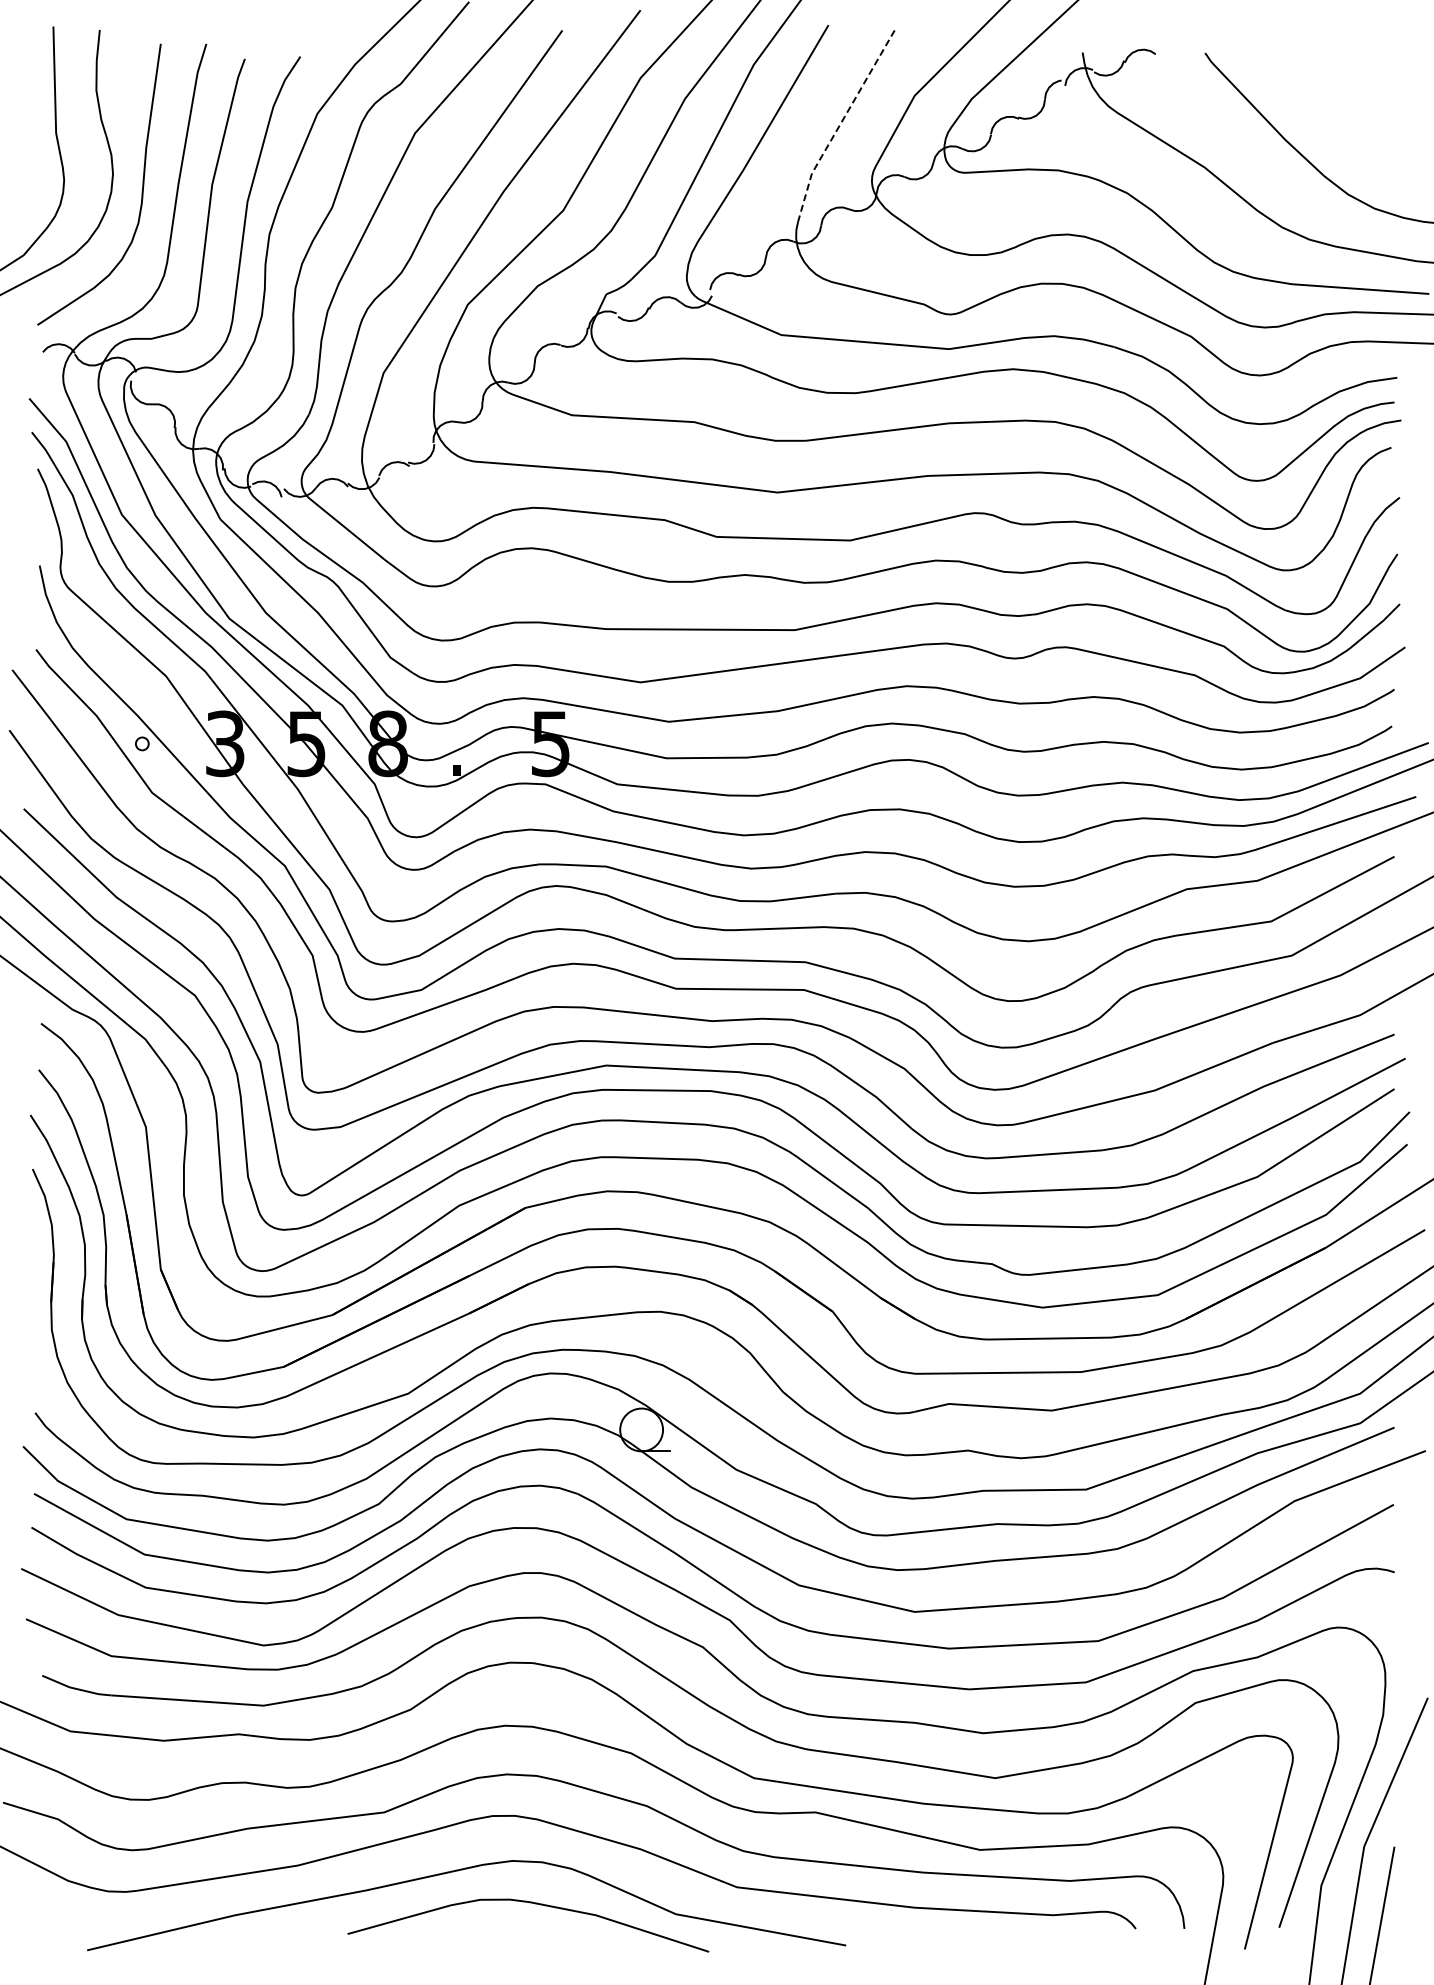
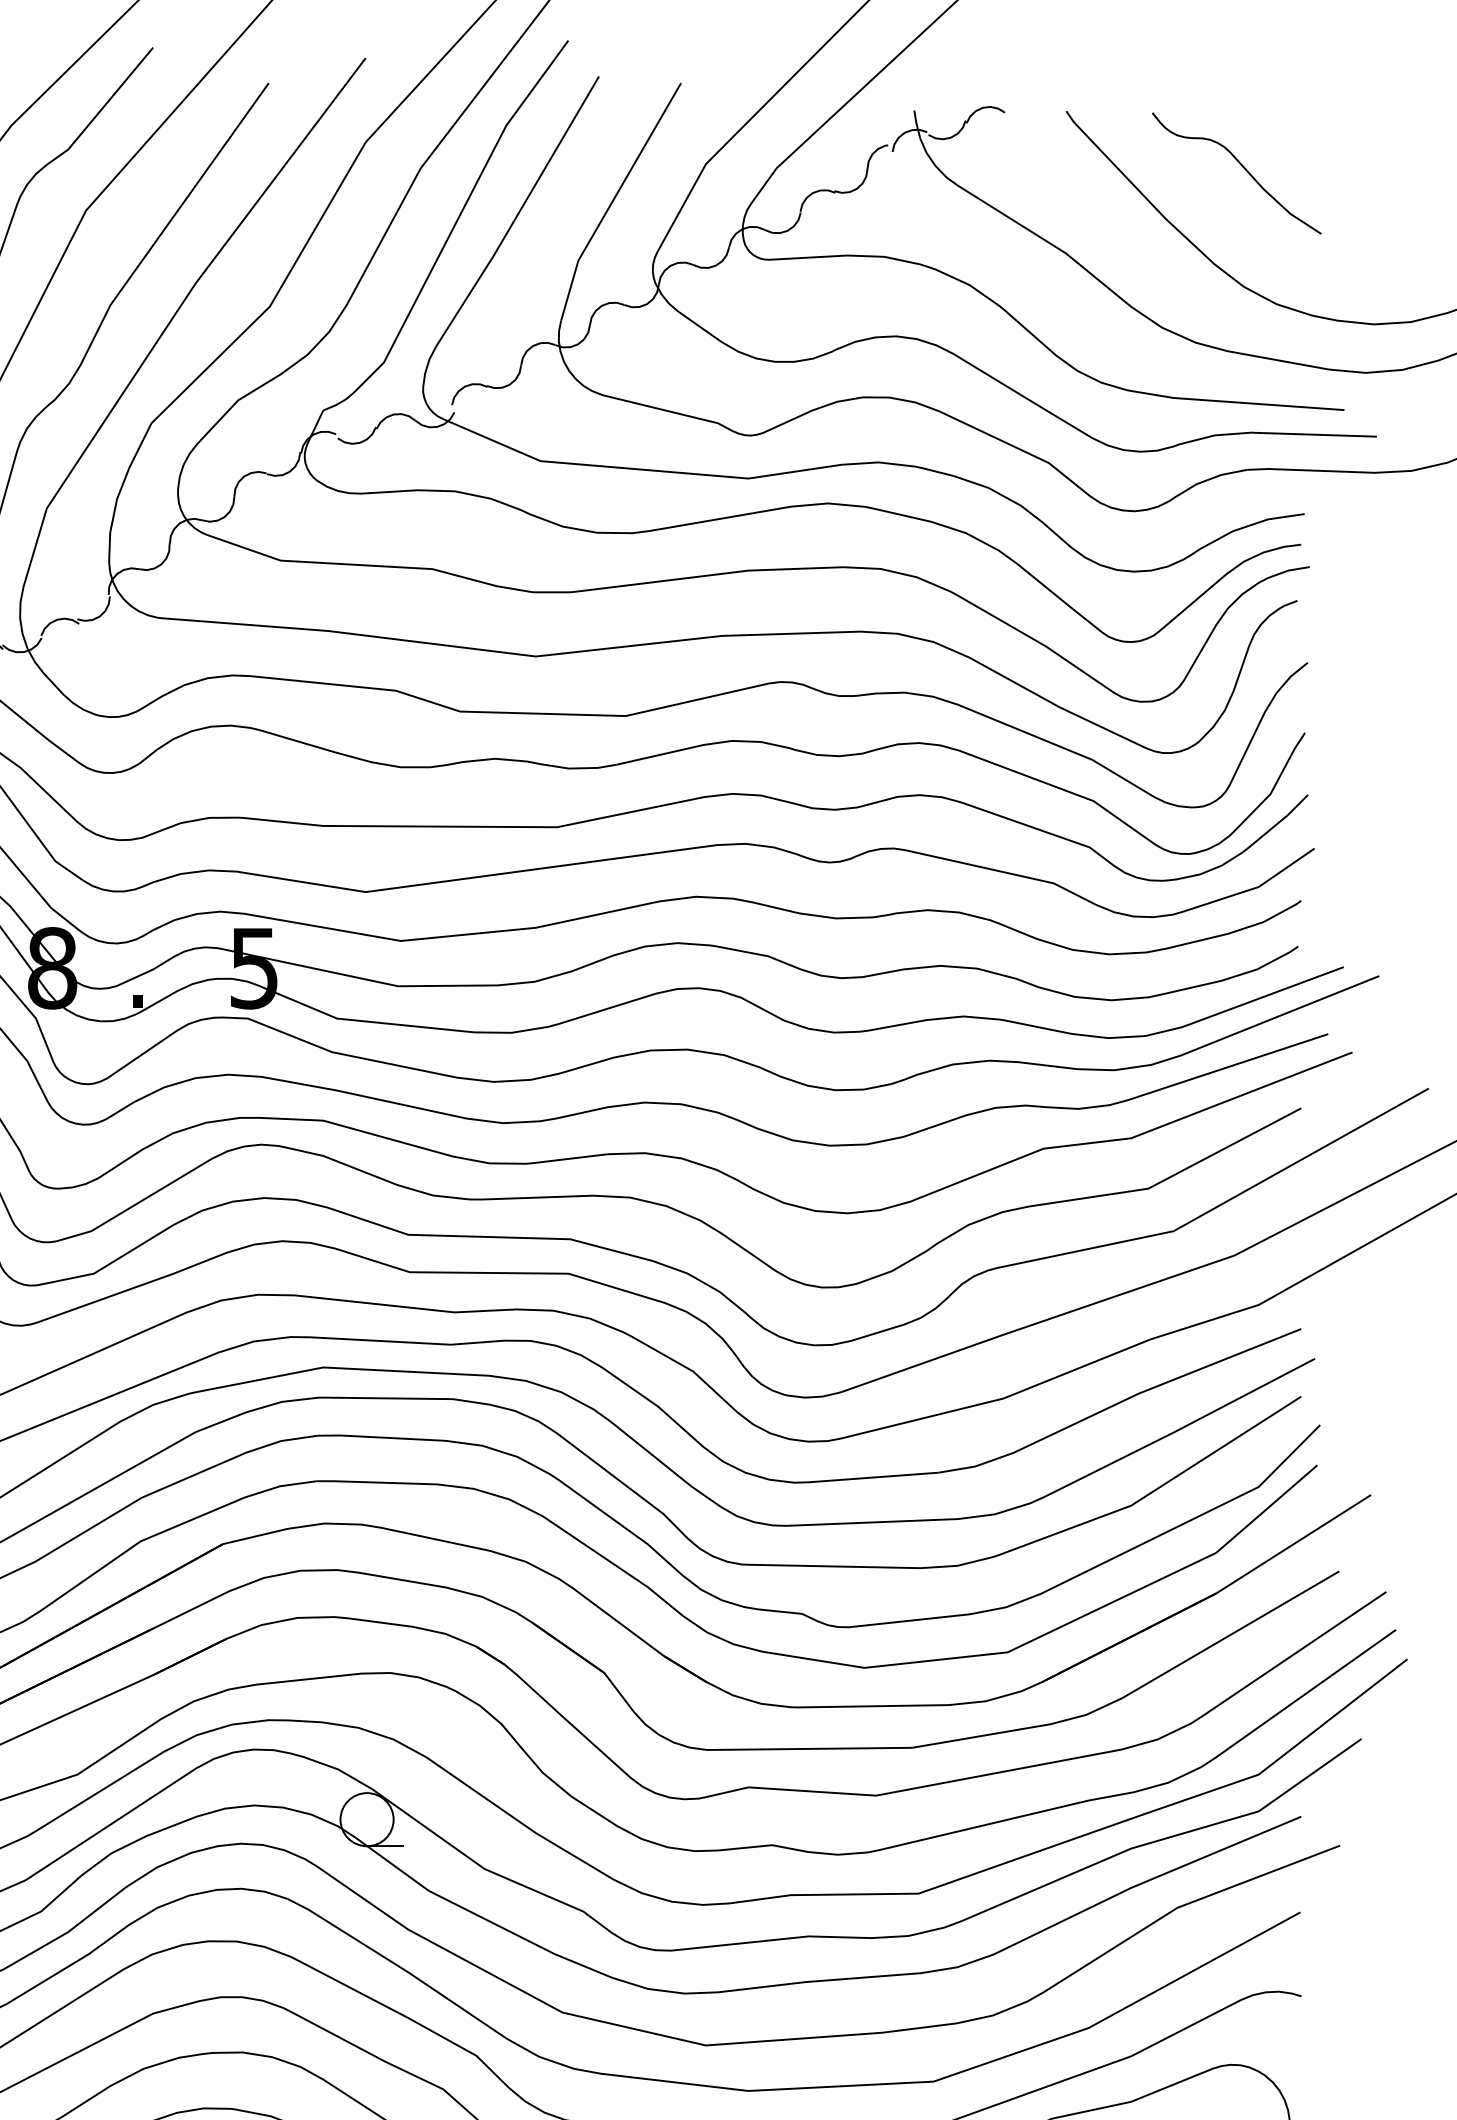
curve: (1348, 100) -> (1244, 170), added
line: (840, 124) -> (613, 199), dashed -> solid

